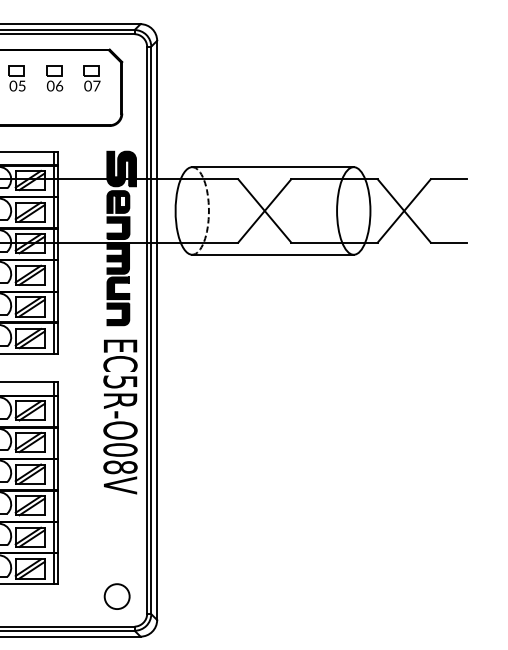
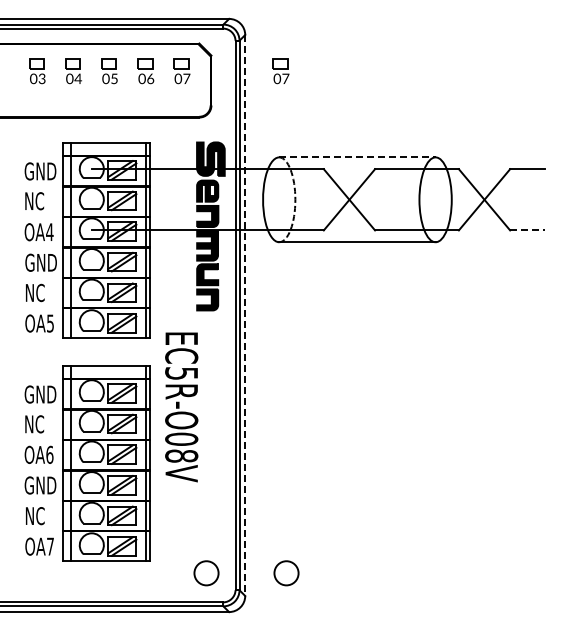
part: (193, 78) -> (280, 71), added
line: (273, 167) -> (357, 157), solid -> dashed
line: (449, 242) -> (528, 230), solid -> dashed
line: (157, 330) -> (245, 315), solid -> dashed
text: (120, 417) -> (181, 407), moved
circle: (199, 596) -> (286, 573), added

